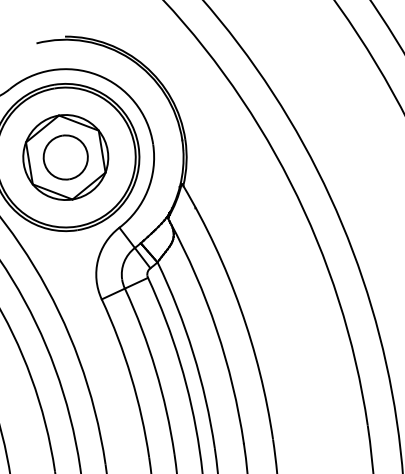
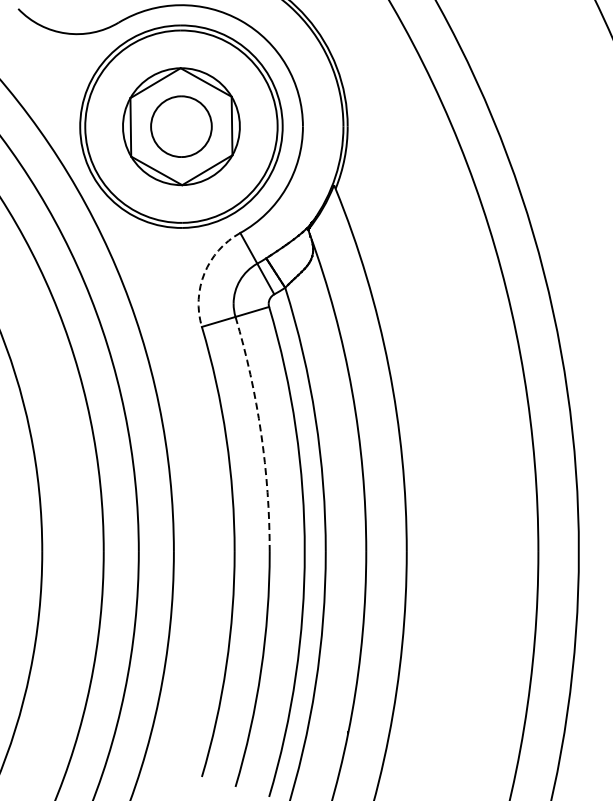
arc: (97, 260) -> (204, 273), solid -> dashed
arc: (155, 369) -> (261, 433), solid -> dashed

